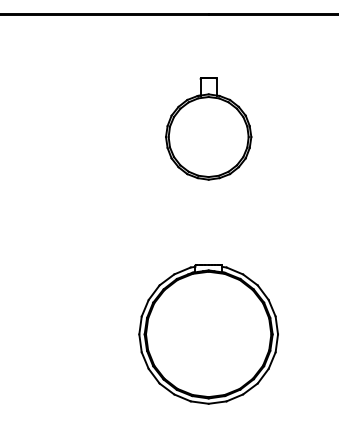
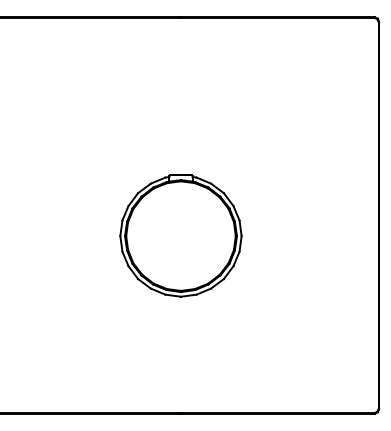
part: (208, 128) -> (180, 117), removed
part: (208, 333) -> (180, 235), moved

